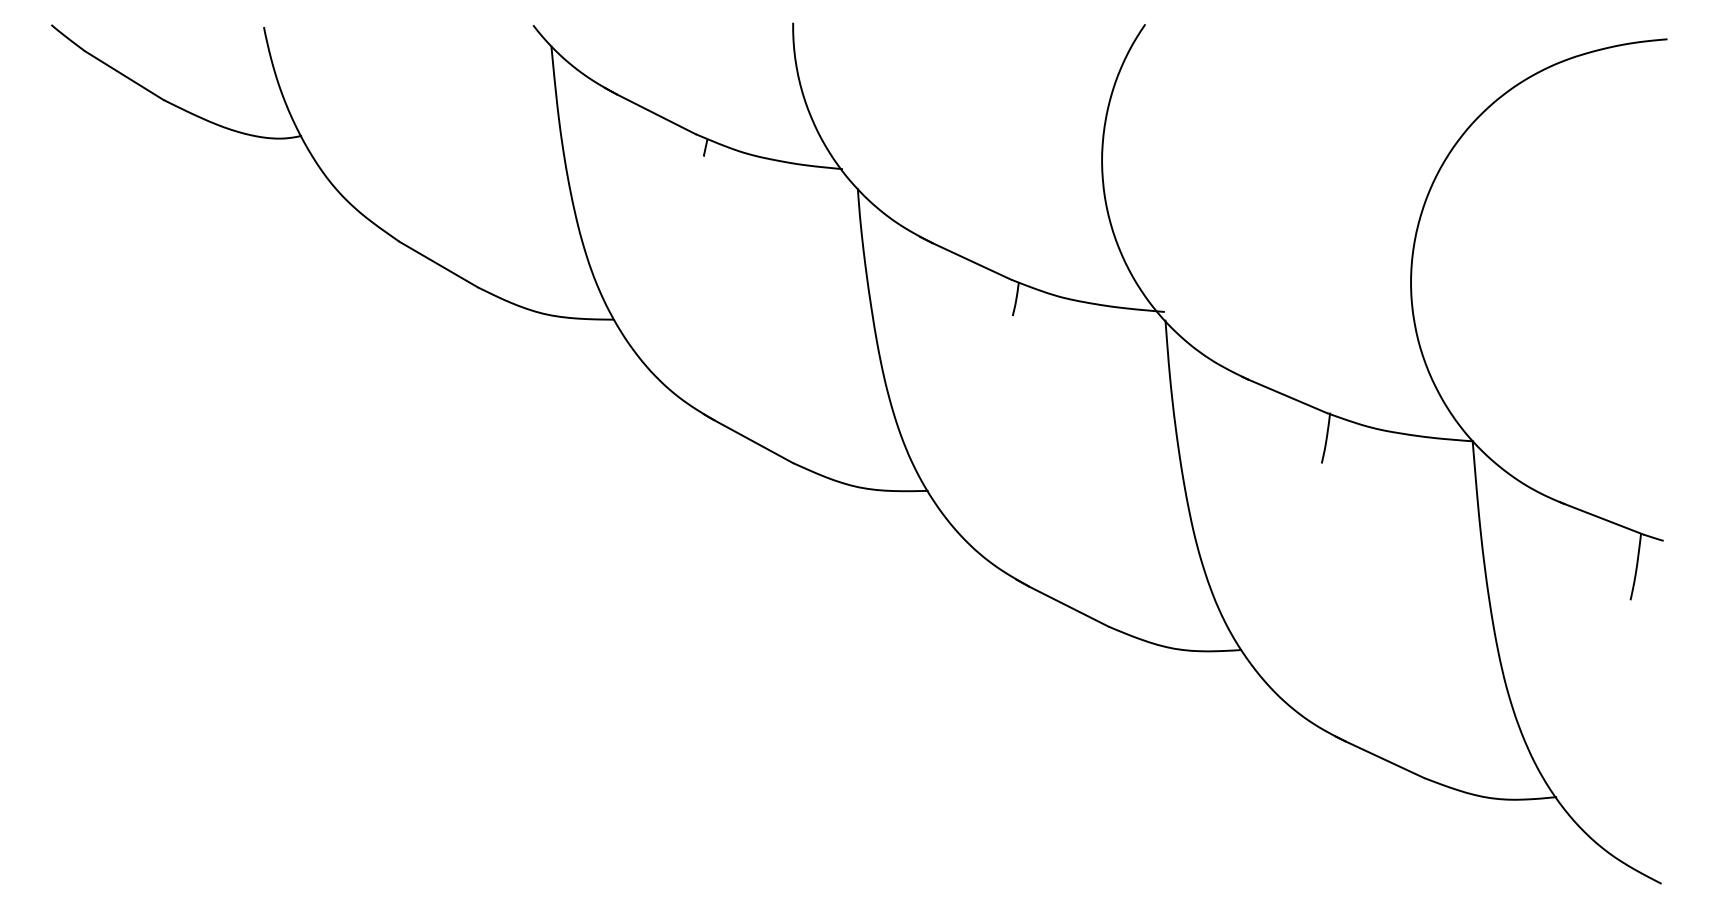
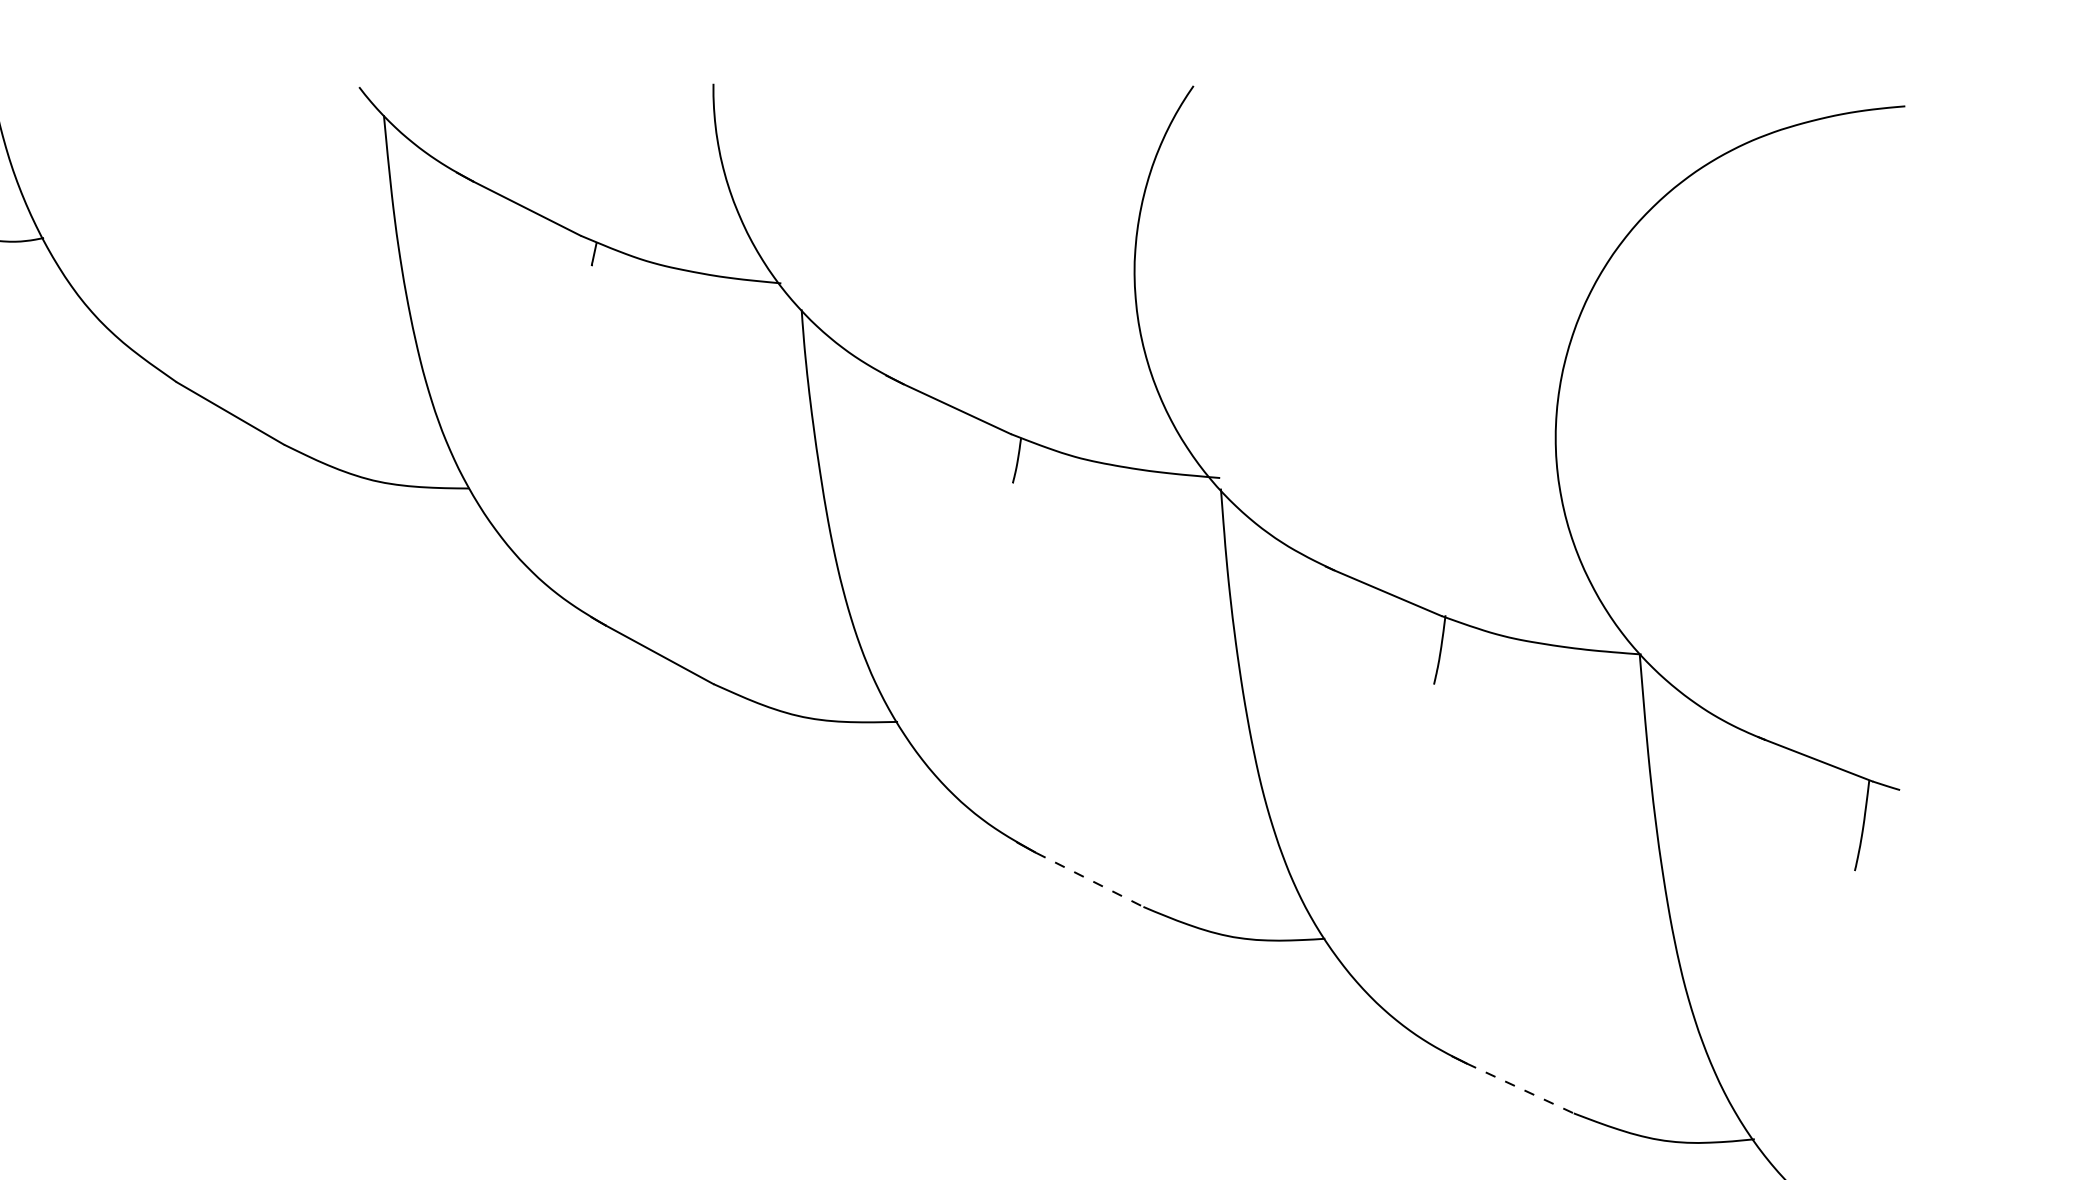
line: (1069, 607) -> (1090, 880), solid -> dashed
line: (1385, 759) -> (1520, 1088), solid -> dashed

